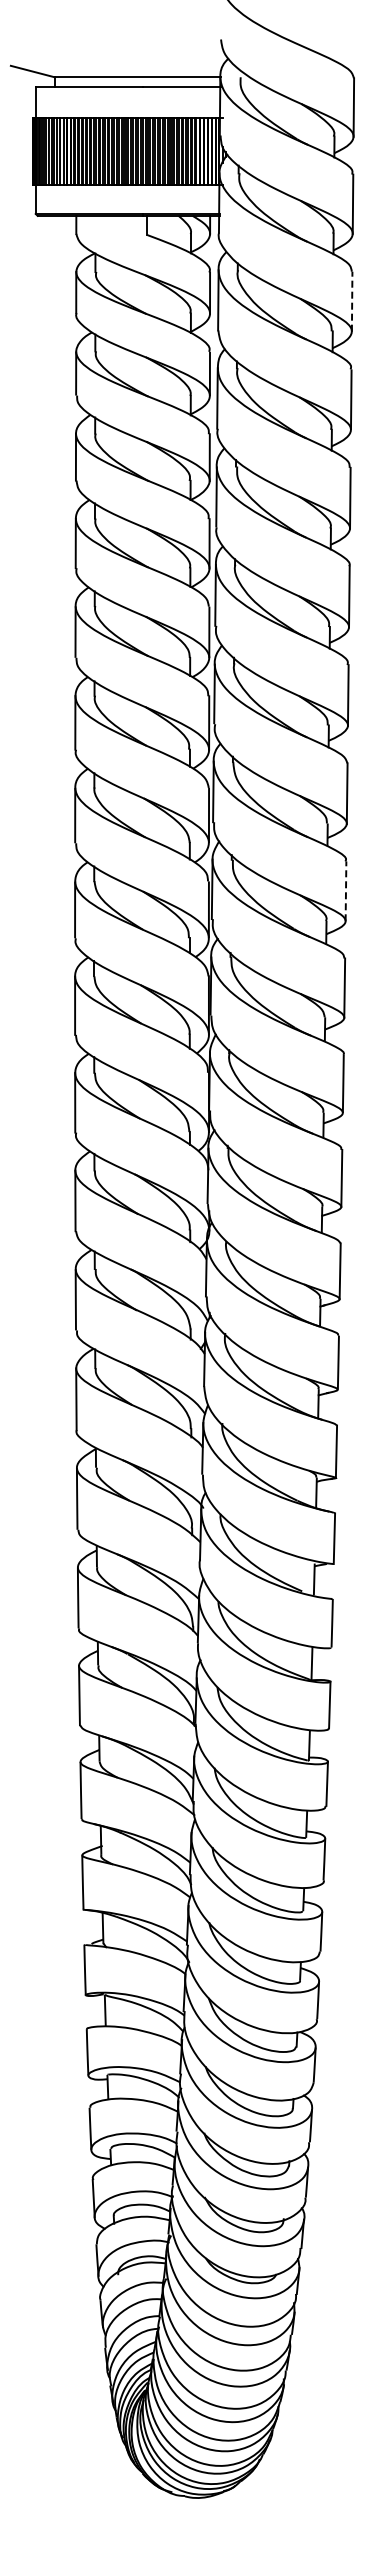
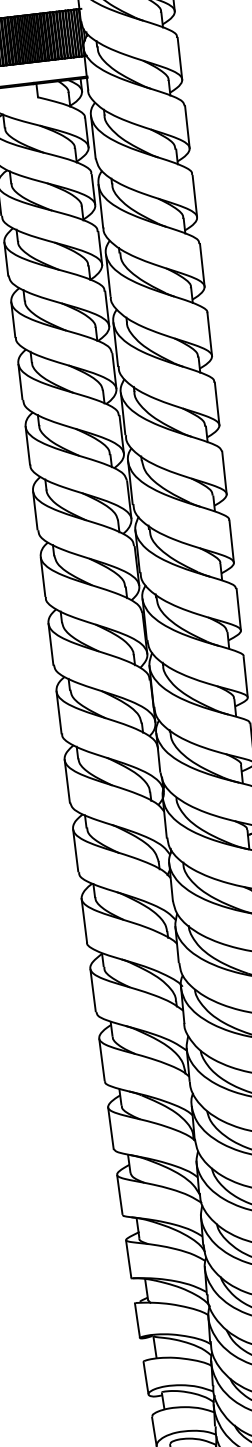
line: (352, 301) -> (187, 127), dashed -> solid
line: (345, 891) -> (231, 541), dashed -> solid

